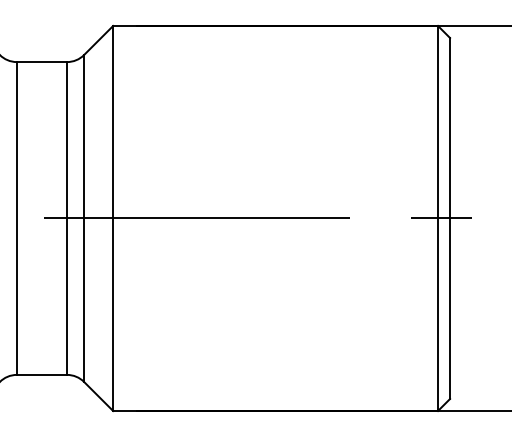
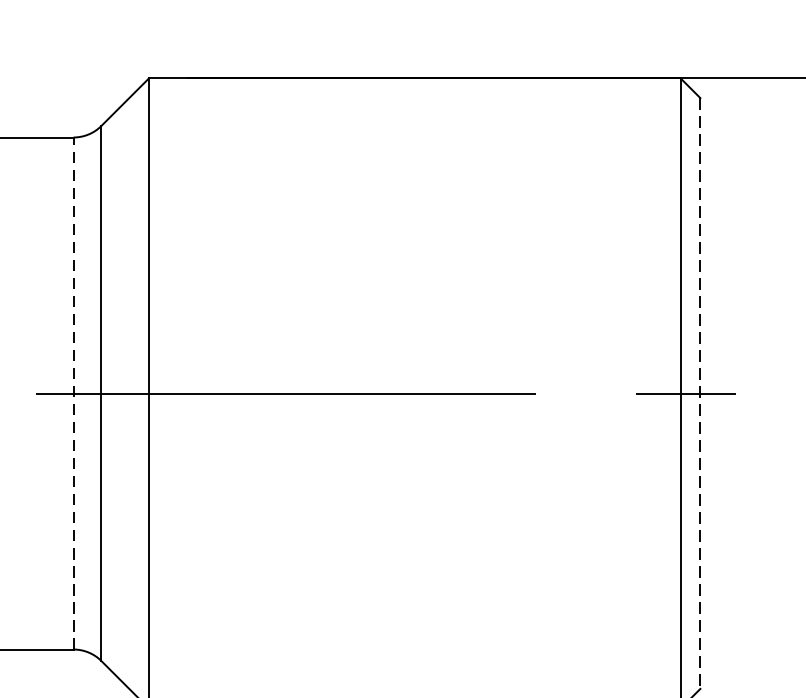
line: (67, 217) -> (74, 391), solid -> dashed
line: (450, 218) -> (701, 393), solid -> dashed

